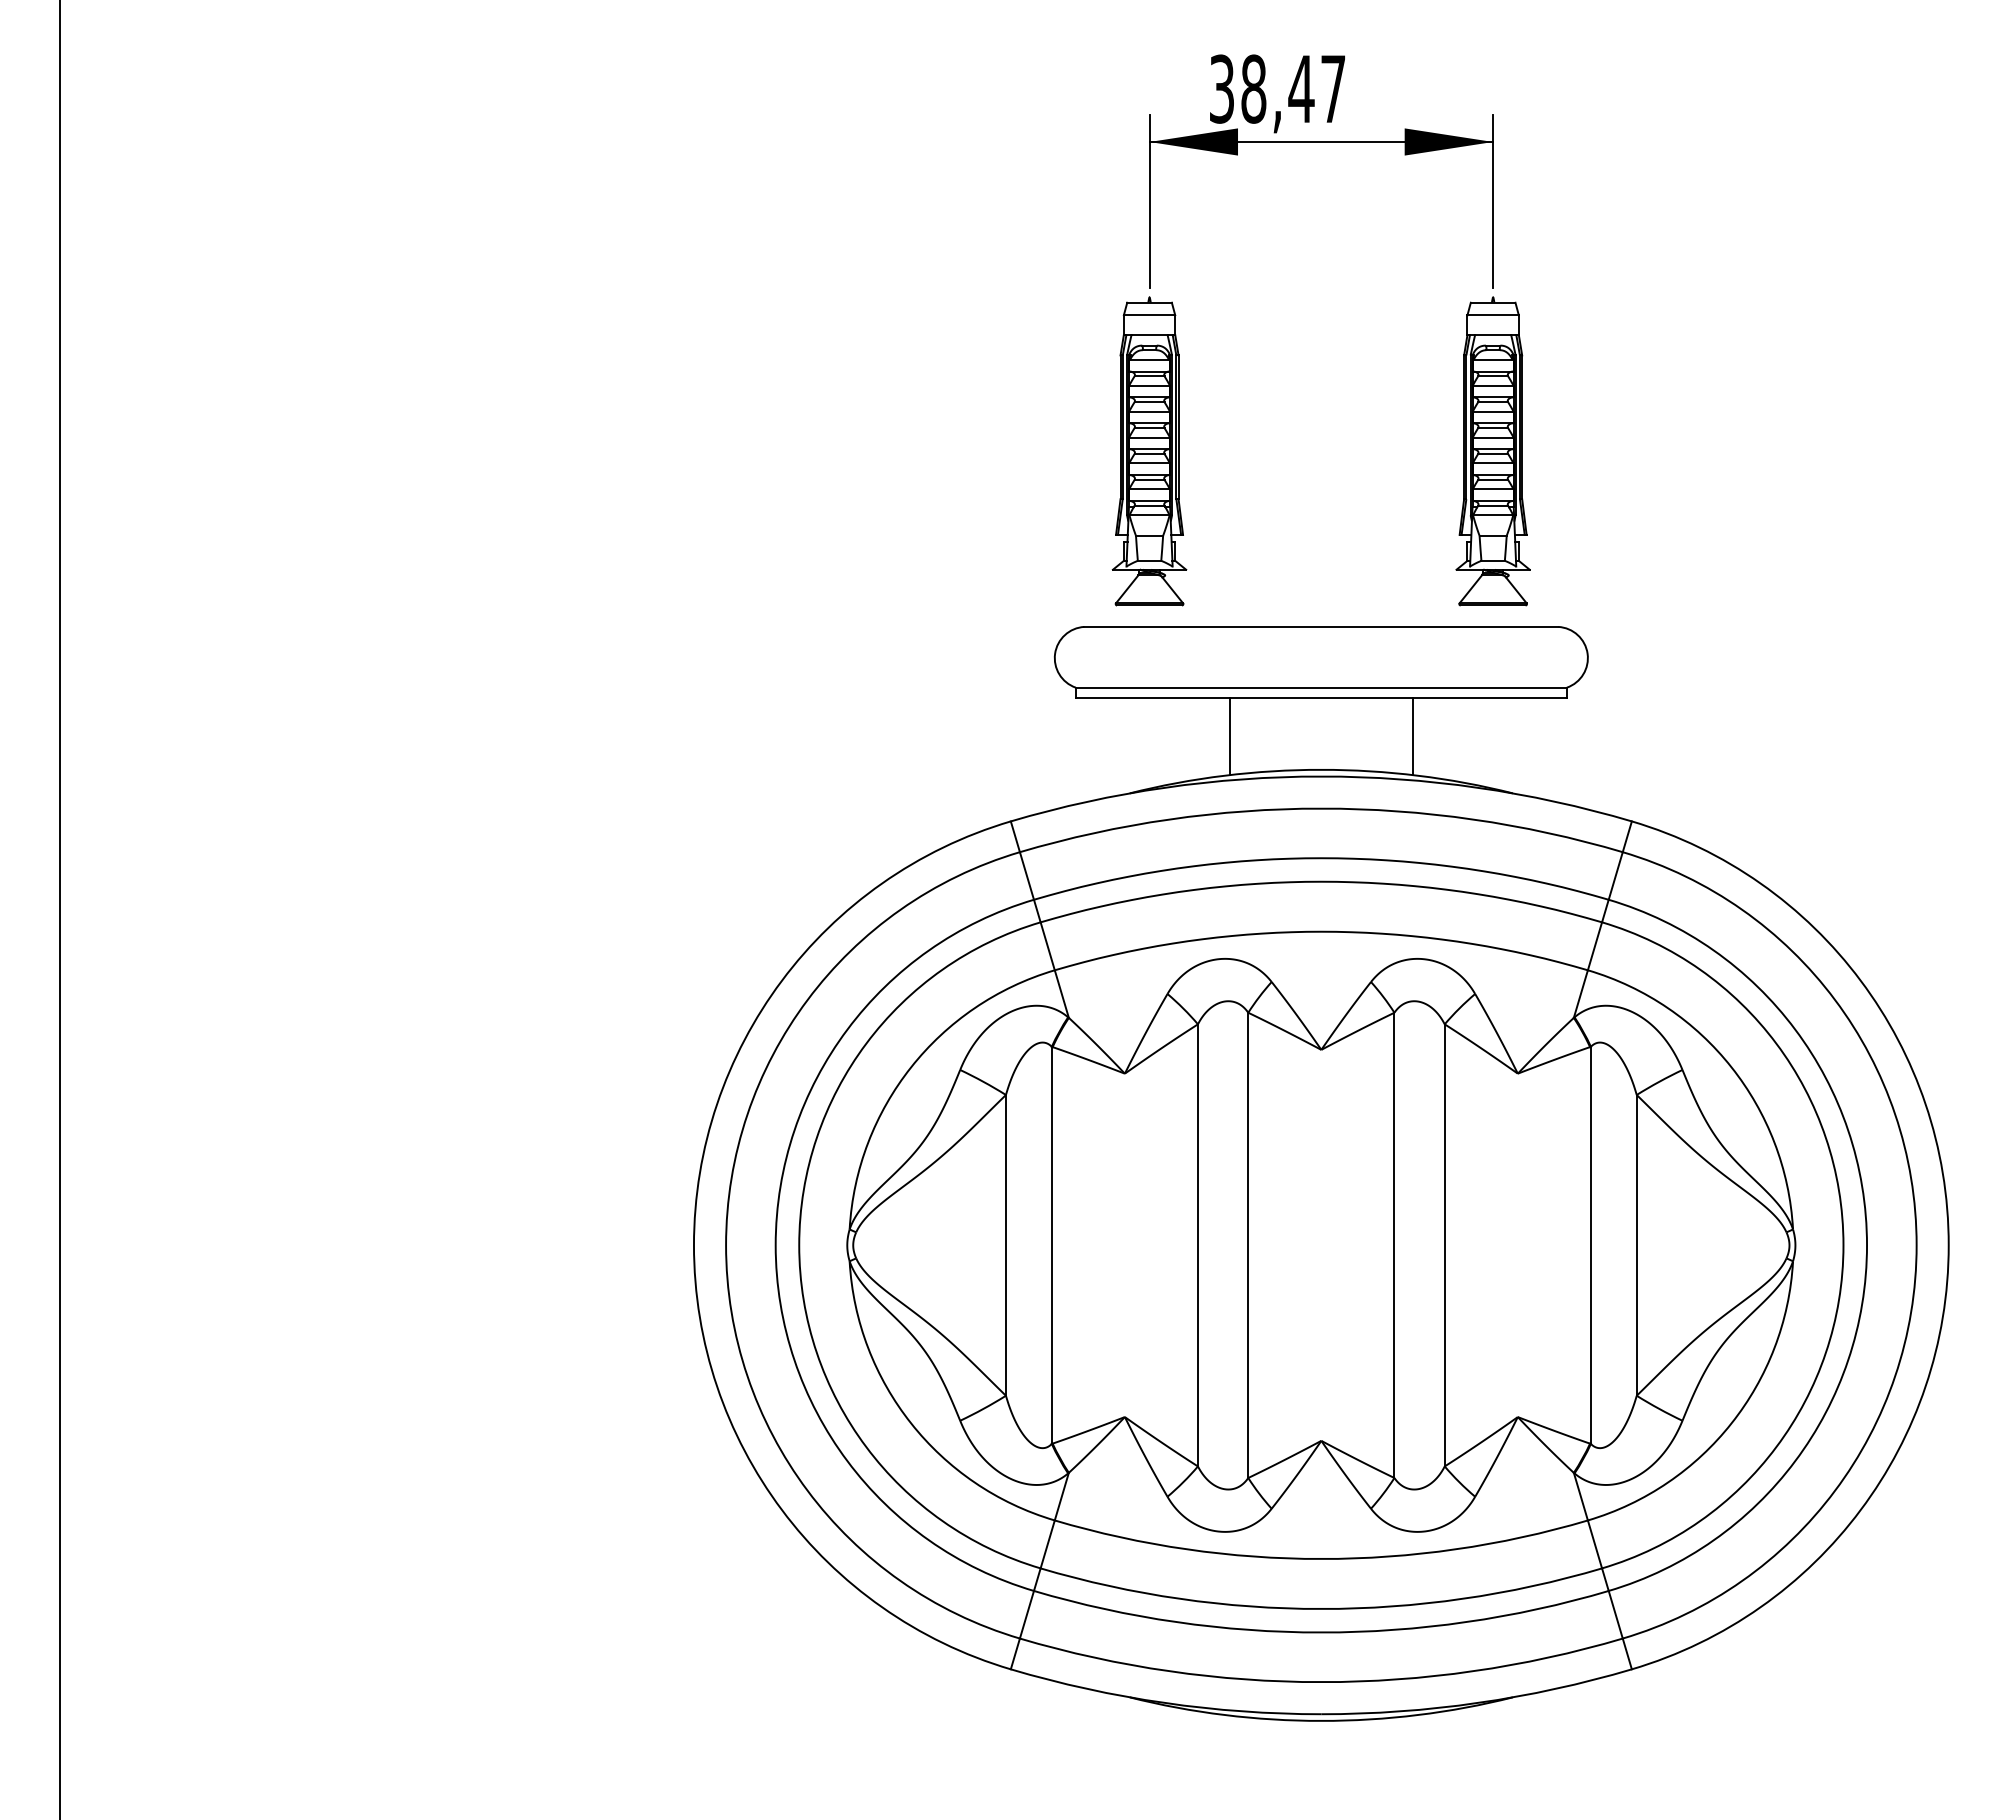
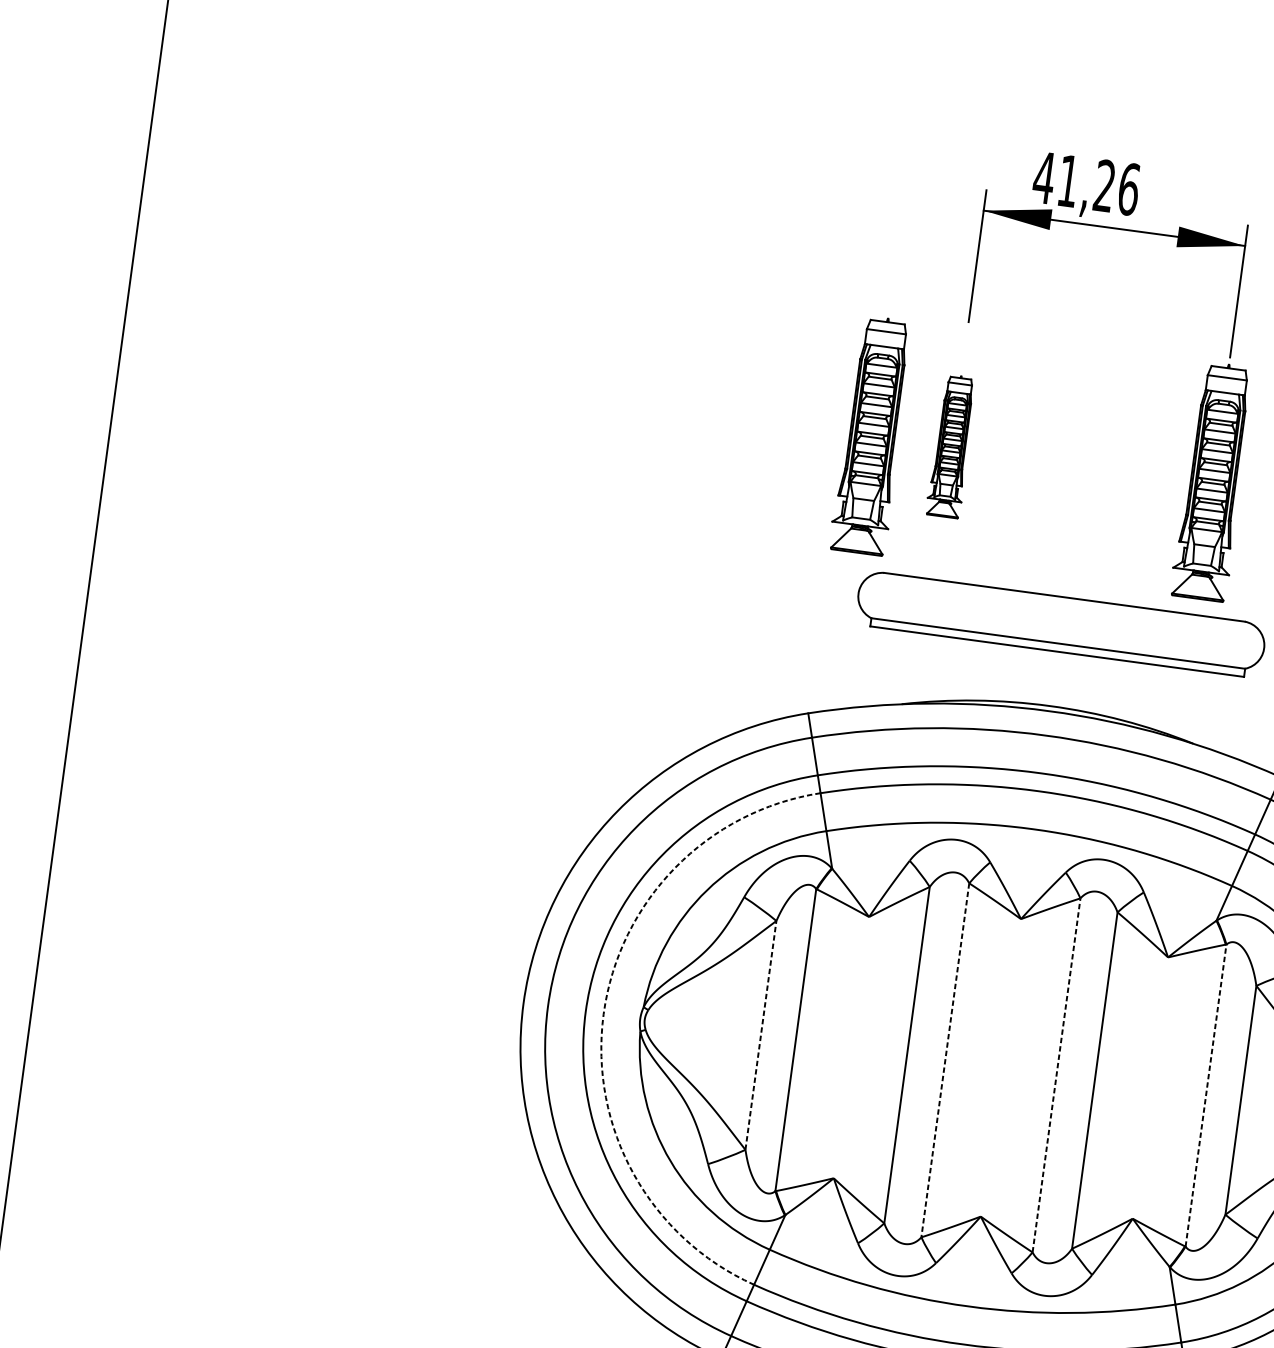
text: (1277, 88) -> (1086, 183), 38,47 -> 41,26
part: (1044, 451) -> (871, 435), added
part: (1149, 451) -> (951, 446), size x0.6
line: (1229, 736) -> (983, 671), removed
line: (1412, 736) -> (1122, 690), removed
line: (1005, 1244) -> (760, 1034), solid -> dashed
arc: (799, 1245) -> (603, 1014), solid -> dashed
line: (1248, 1245) -> (945, 1060), solid -> dashed
line: (1394, 1245) -> (1056, 1075), solid -> dashed
line: (1590, 1245) -> (1205, 1095), solid -> dashed

